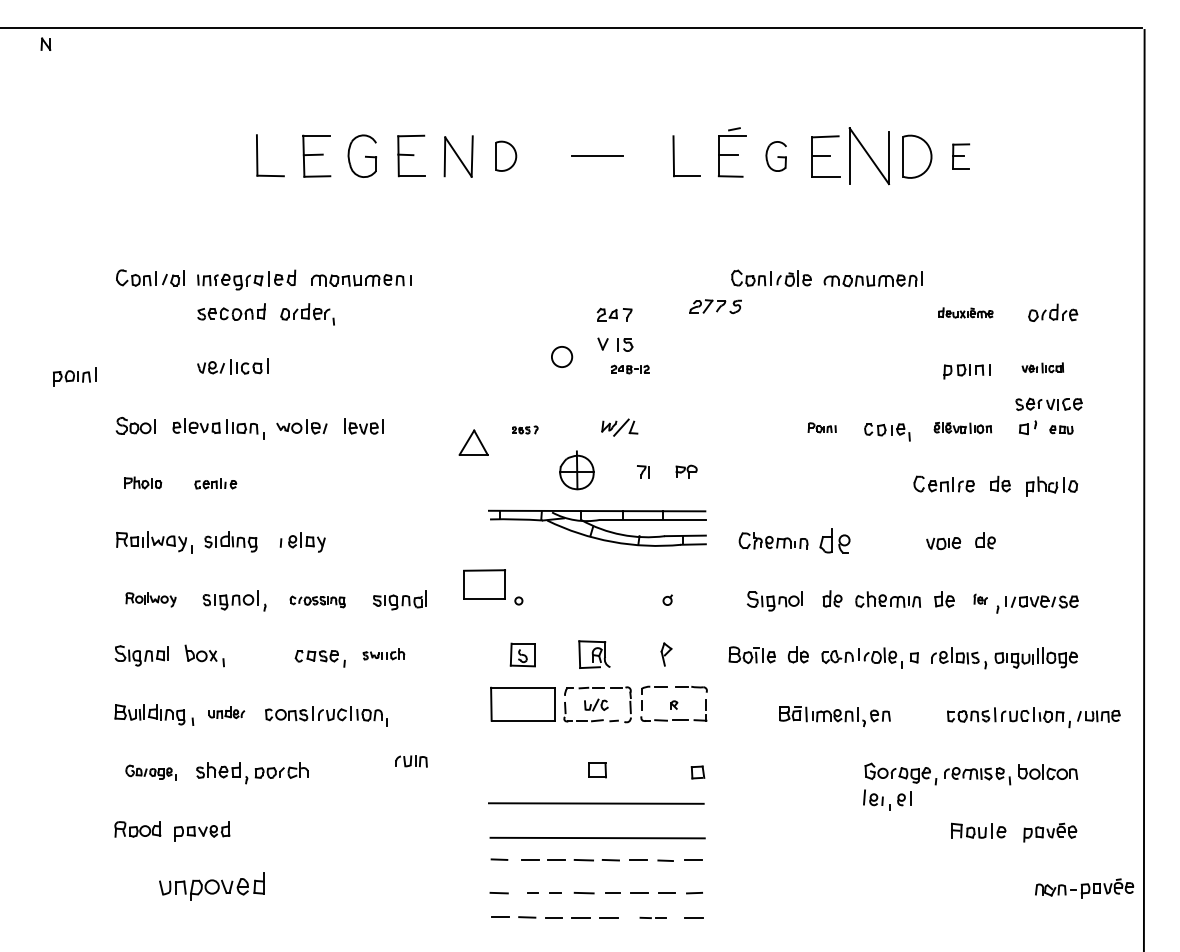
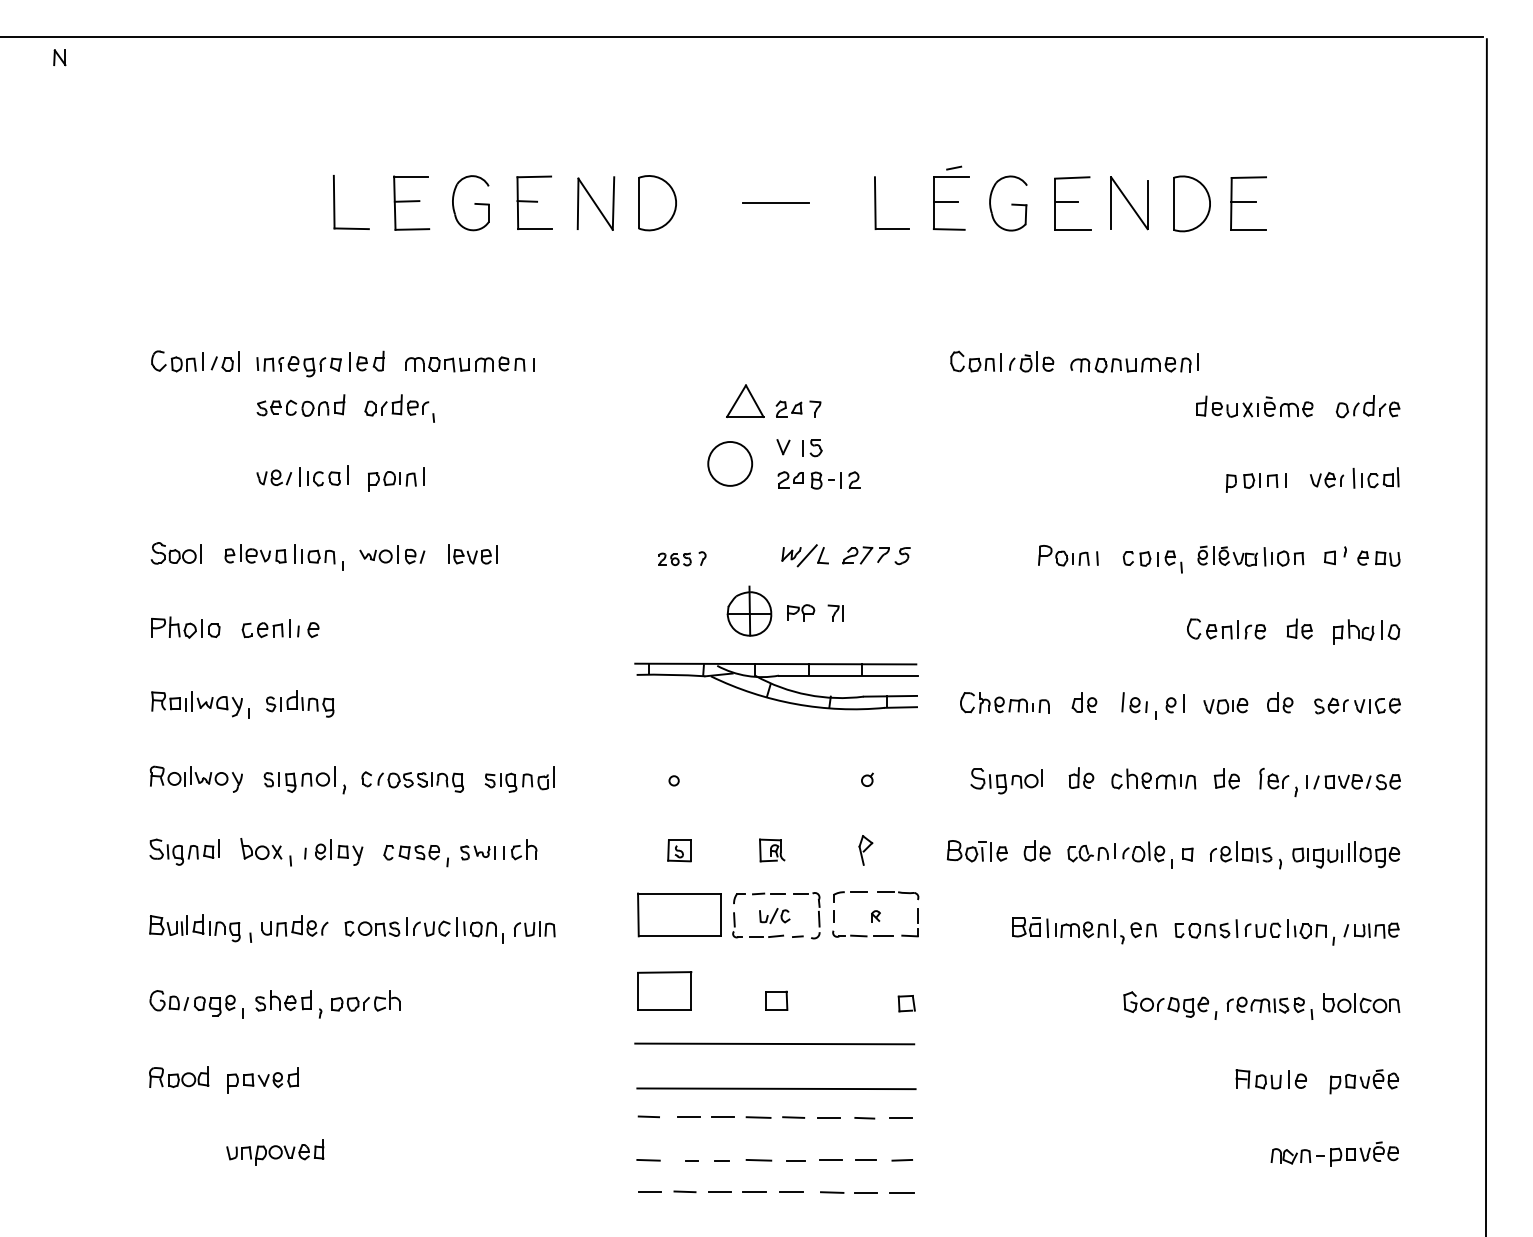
part: (506, 156) -> (658, 203), size x1.43
part: (776, 156) -> (1008, 203), size x1.43
part: (869, 156) -> (1129, 203), size x0.71
part: (960, 156) -> (1247, 203), size x1.67
part: (715, 306) -> (876, 555), moved
part: (965, 312) -> (1254, 406), size x1.67
circle: (561, 356) -> (729, 463), size x1.67
part: (1042, 367) -> (1354, 477), size x1.67
part: (630, 369) -> (819, 480), size x1.67
part: (74, 376) -> (395, 478), moved
part: (1048, 403) -> (1356, 704), moved
part: (821, 427) -> (1067, 555), size x1.67
part: (962, 427) -> (1250, 555), size x1.43
part: (524, 429) -> (681, 558), size x1.43
part: (1061, 429) -> (1378, 558), size x1.43
part: (473, 442) -> (745, 400), moved
part: (686, 471) -> (800, 612), moved
part: (142, 482) -> (185, 626), size x1.43
part: (215, 483) -> (280, 628), size x1.43
part: (834, 540) -> (1084, 702), size x0.62
part: (302, 542) -> (333, 852), moved
part: (484, 584) -> (664, 990), moved
part: (980, 598) -> (1273, 777), size x1.67
part: (150, 599) -> (195, 778), size x1.43
part: (317, 601) -> (412, 781), size x1.43
part: (383, 654) -> (498, 850), size x1.43
part: (522, 654) -> (678, 850), size x0.71
part: (594, 654) -> (772, 850), size x0.62
part: (226, 712) -> (294, 925), size x1.43
part: (1033, 717) -> (1286, 932), moved
part: (411, 761) -> (534, 929), moved
part: (150, 772) -> (195, 1003), size x1.43
part: (887, 799) -> (1152, 704), moved
part: (211, 886) -> (274, 1151), size x0.71
part: (1084, 888) -> (1334, 1154), moved
part: (653, 917) -> (848, 1191), size x1.67

